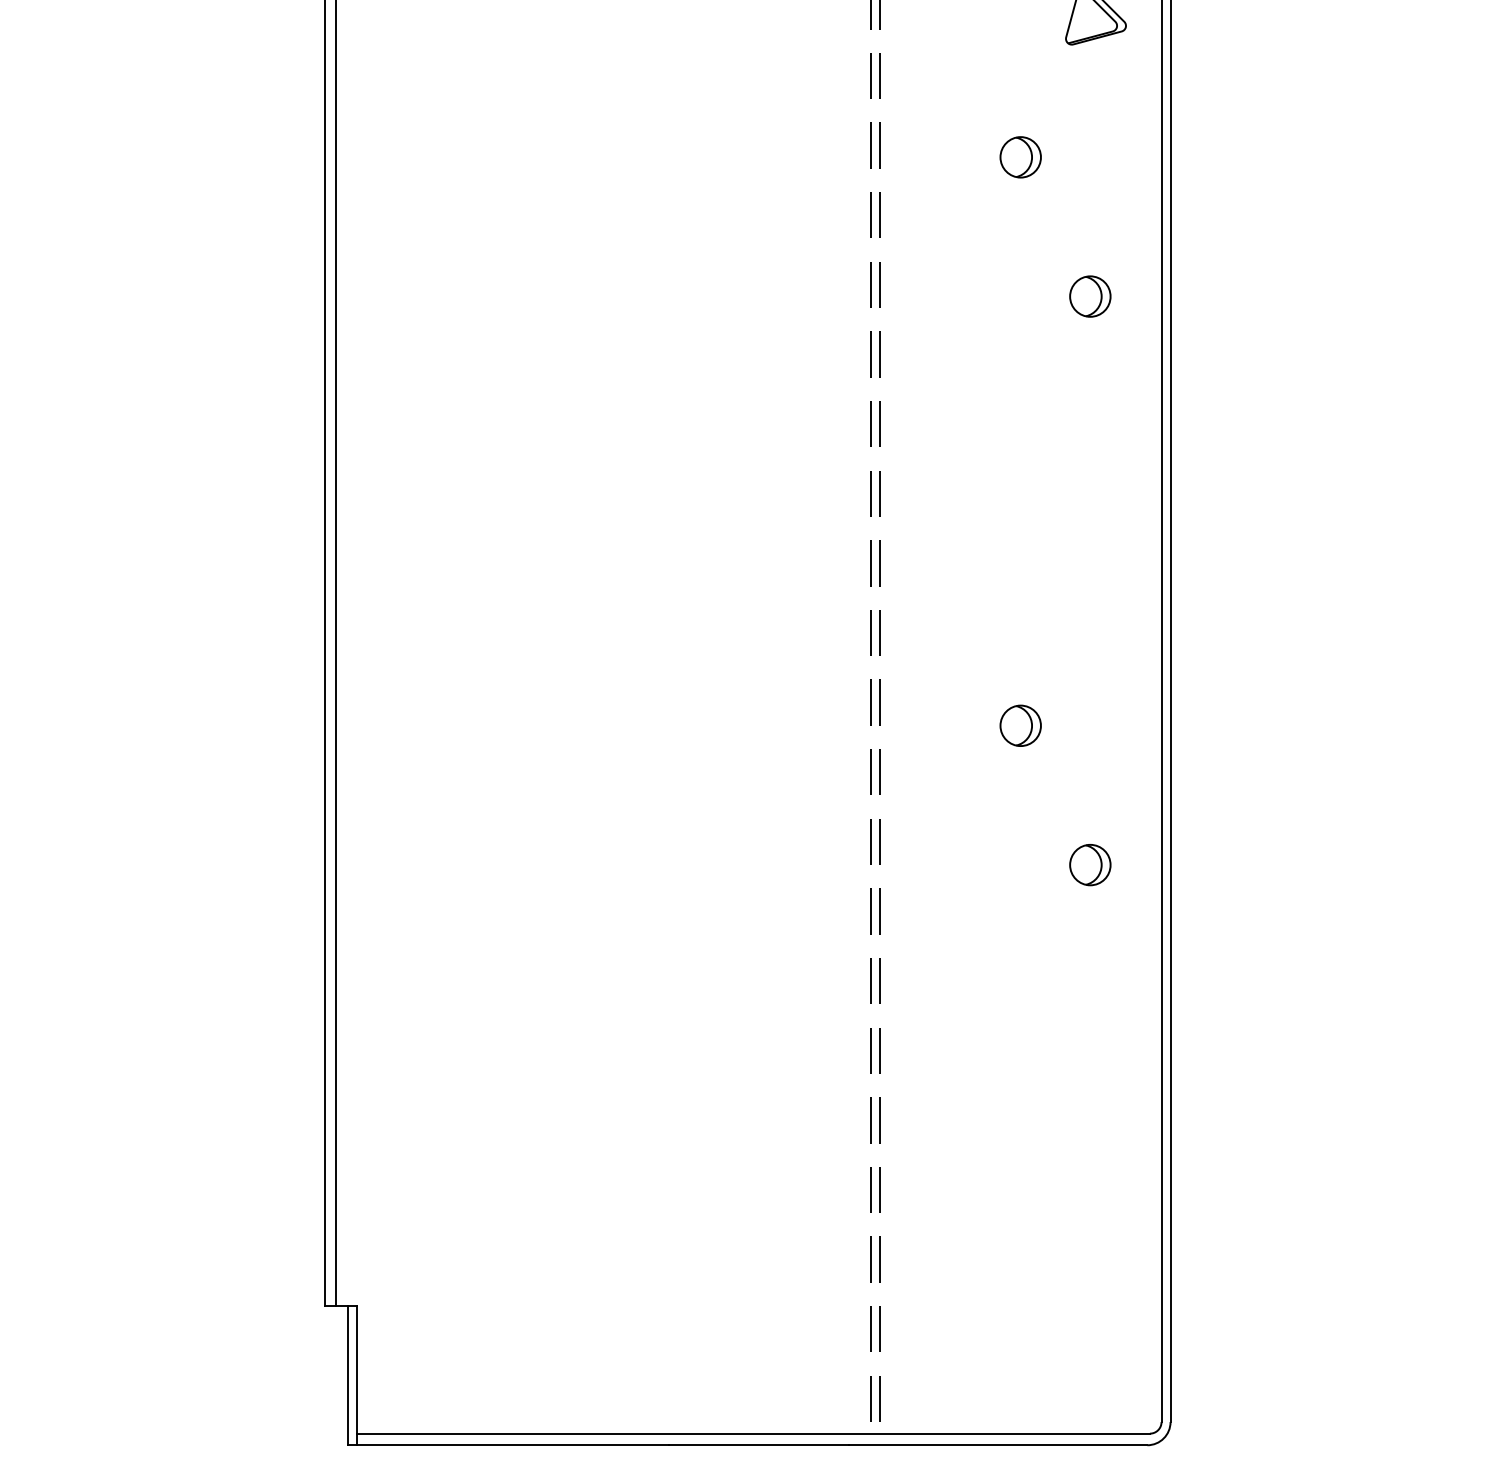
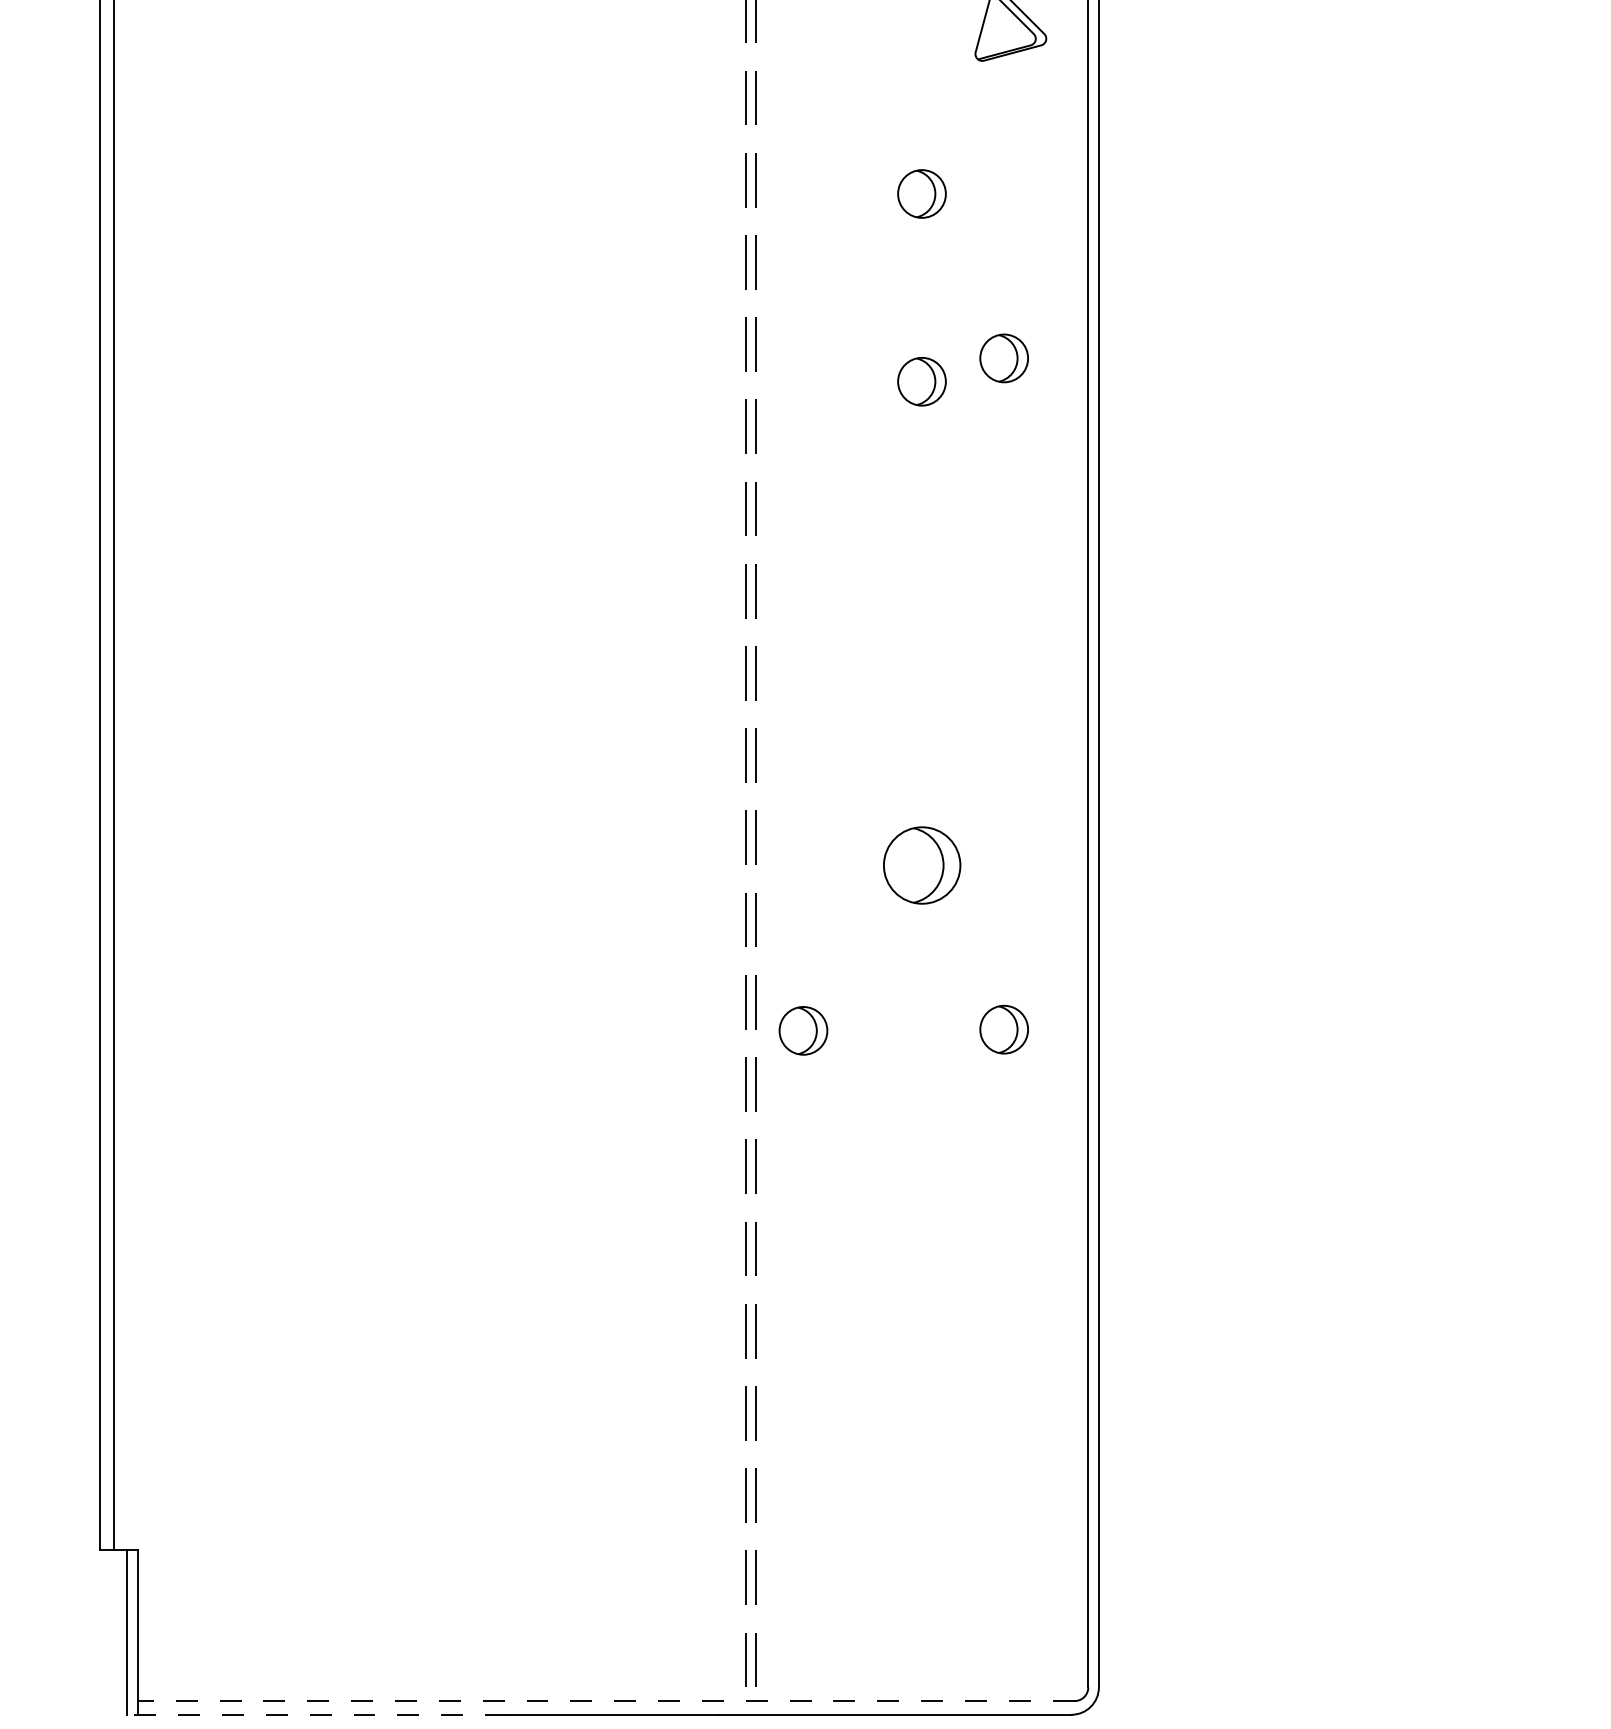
part: (1020, 316) -> (921, 381), added
part: (1020, 725) -> (921, 864), size x1.6
part: (920, 866) -> (803, 1031), added
line: (753, 1433) -> (606, 1700), solid -> dashed
line: (508, 1445) -> (317, 1715), solid -> dashed

